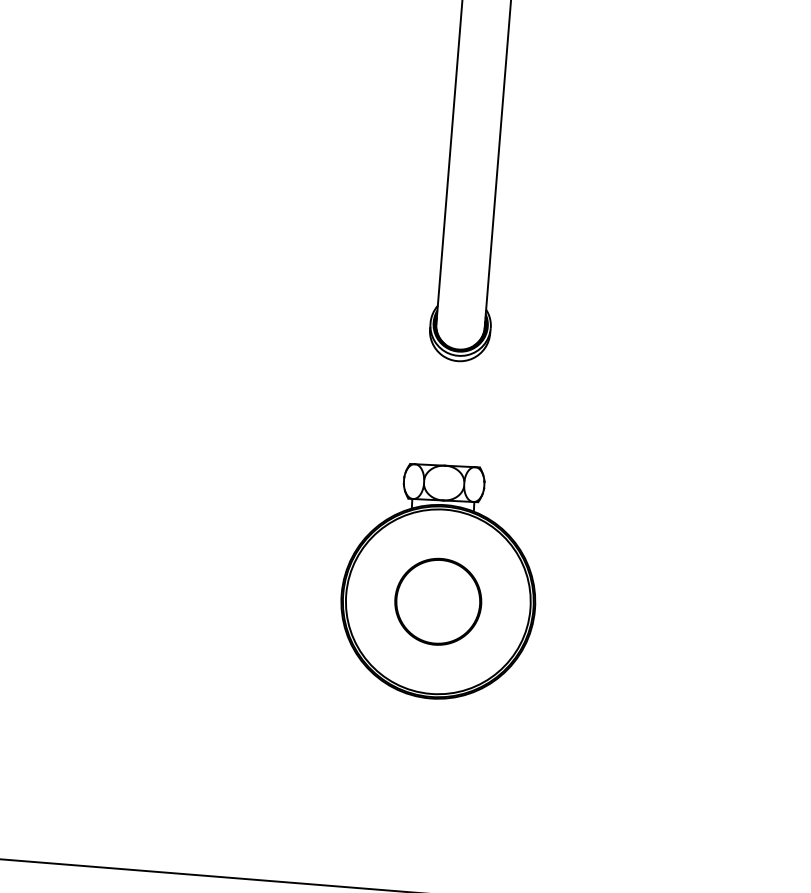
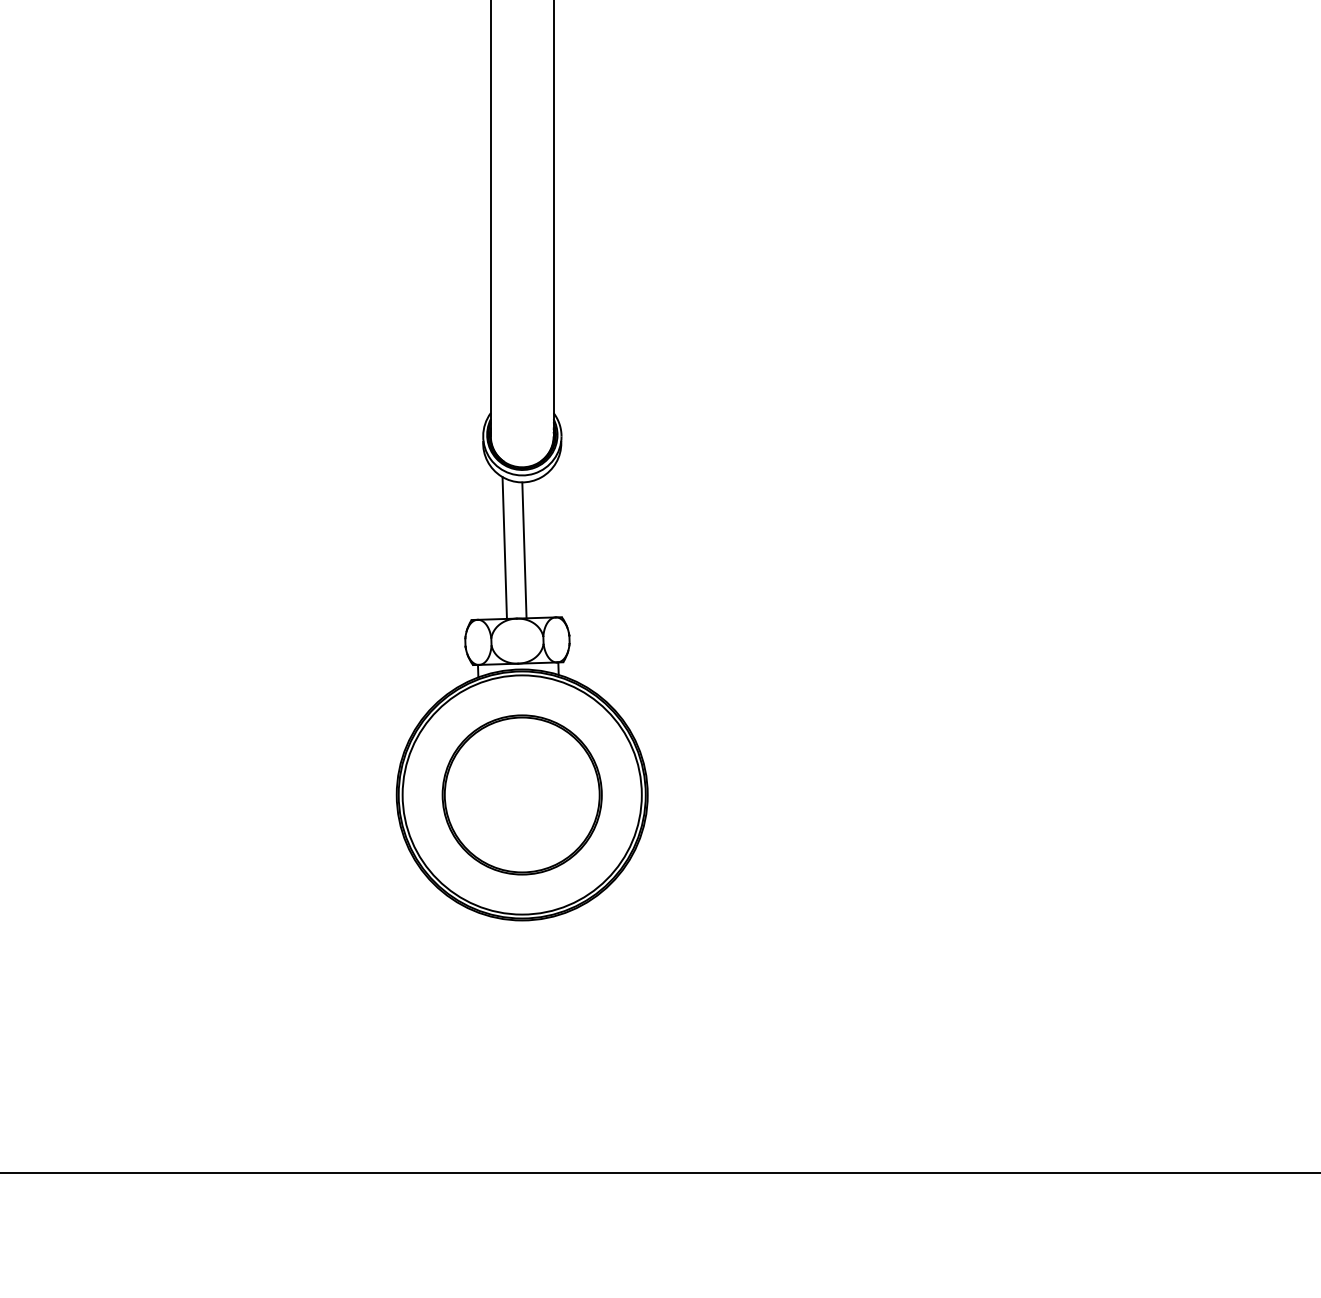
line: (440, 410) -> (504, 547), added
line: (455, 413) -> (524, 550), added
part: (437, 601) -> (521, 794), size x1.43

